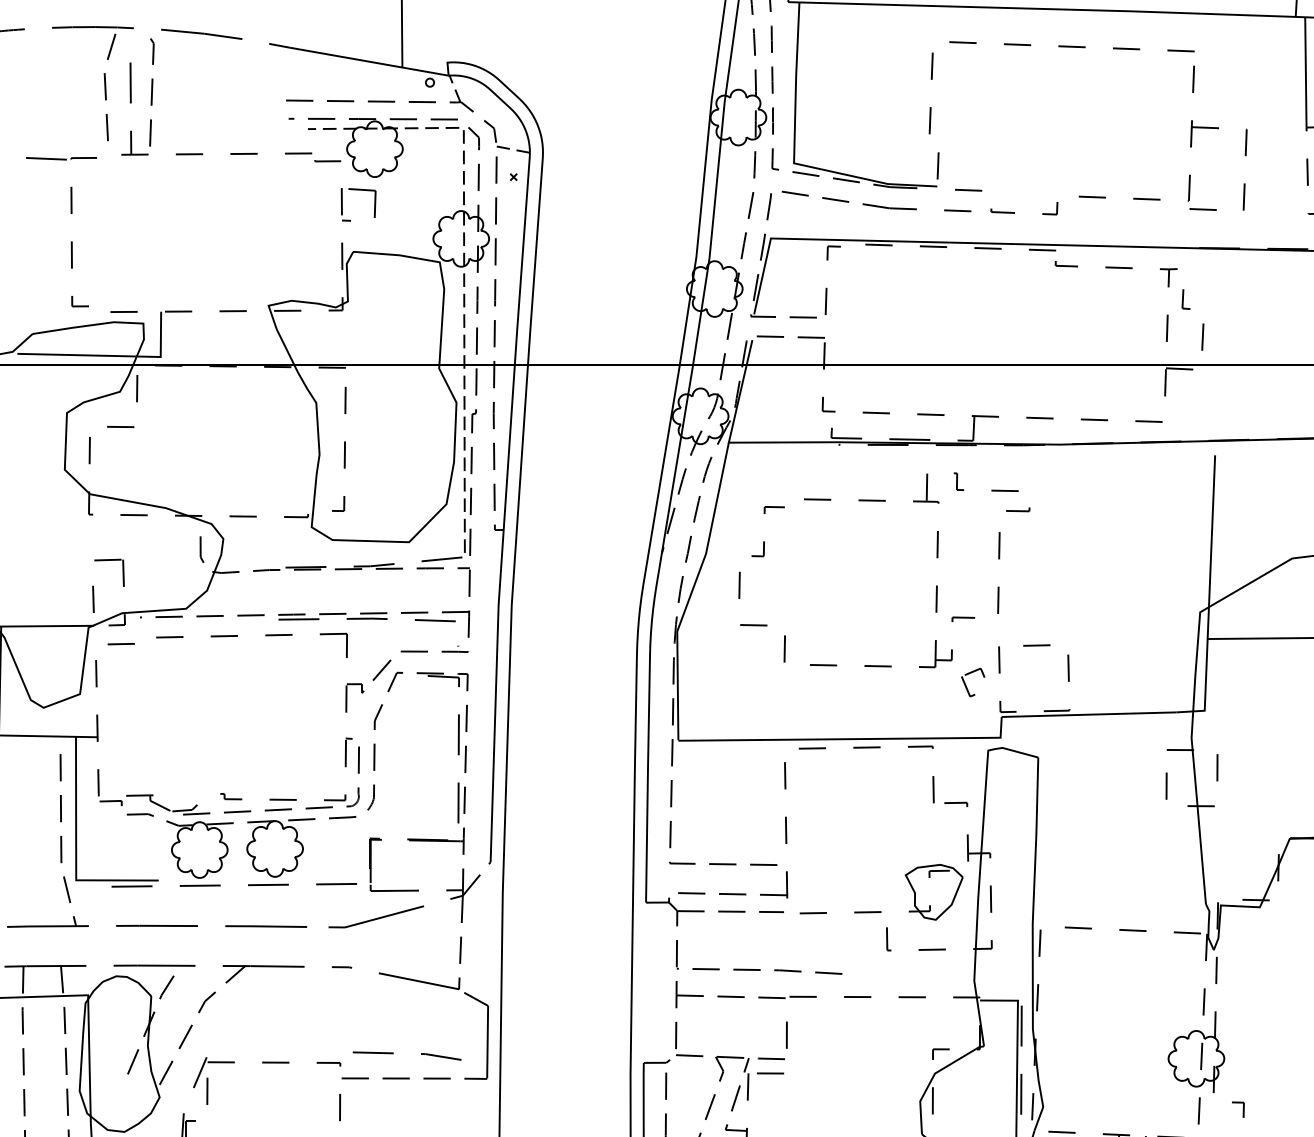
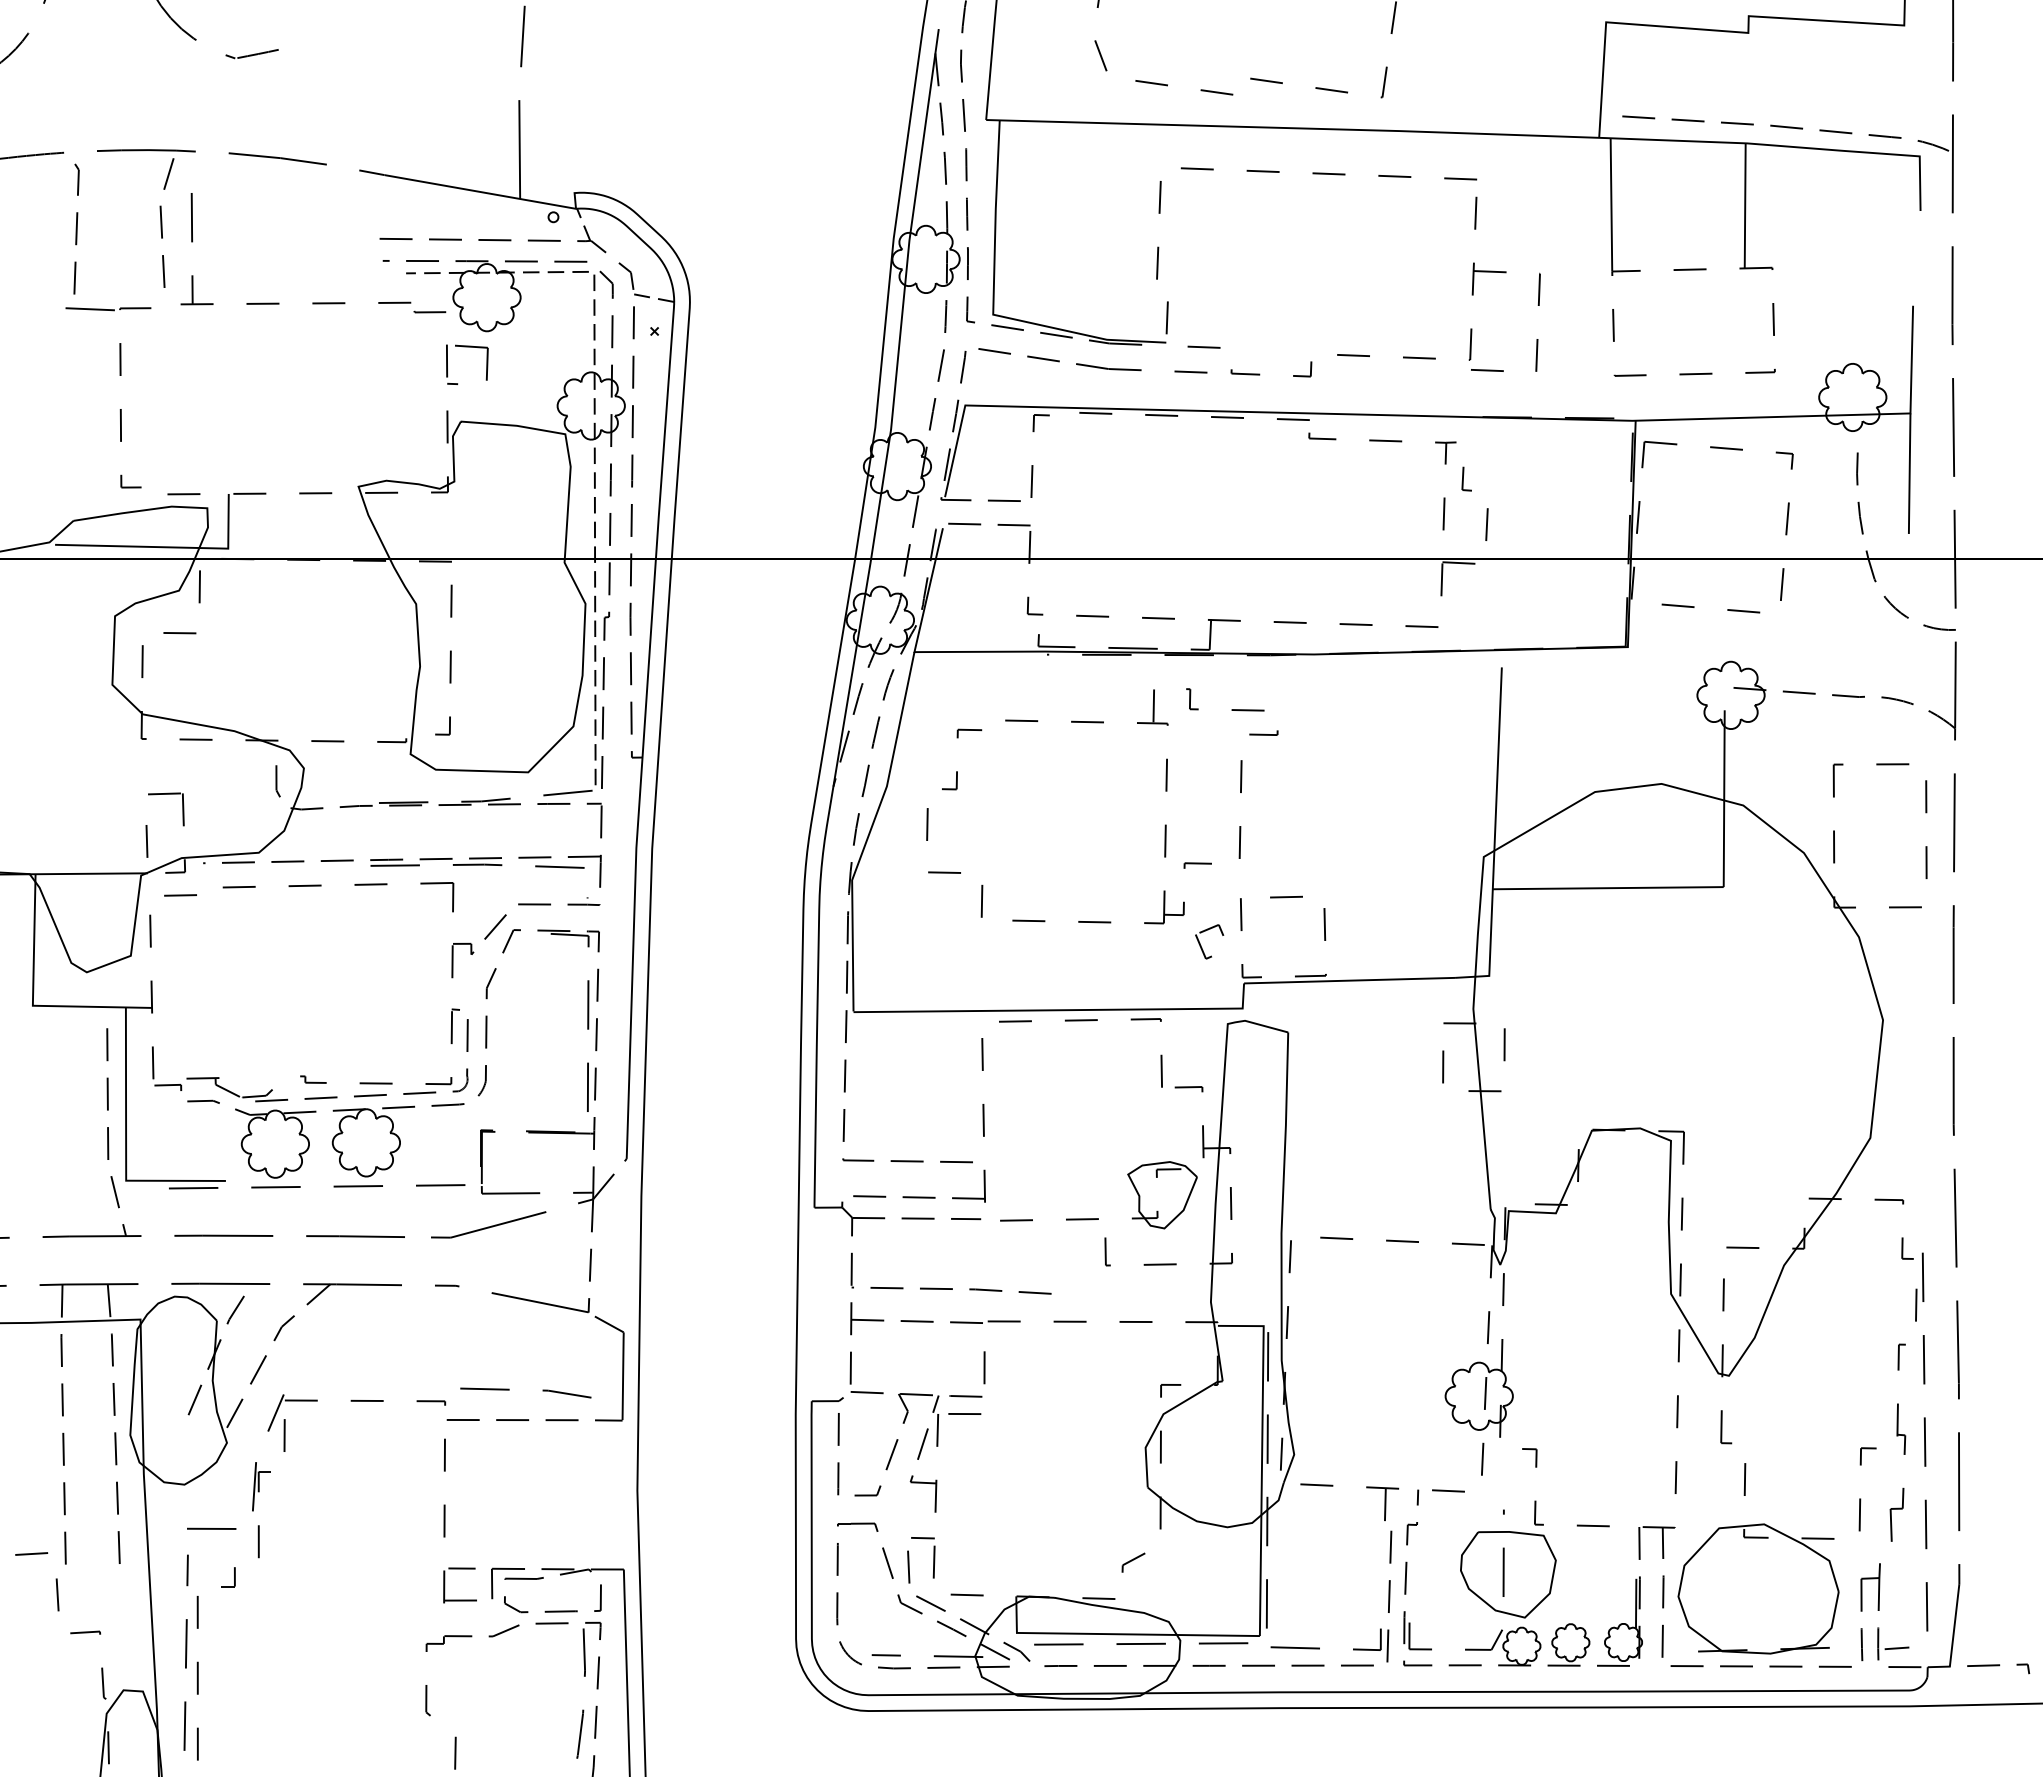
line: (151, 91) -> (76, 228), moved

